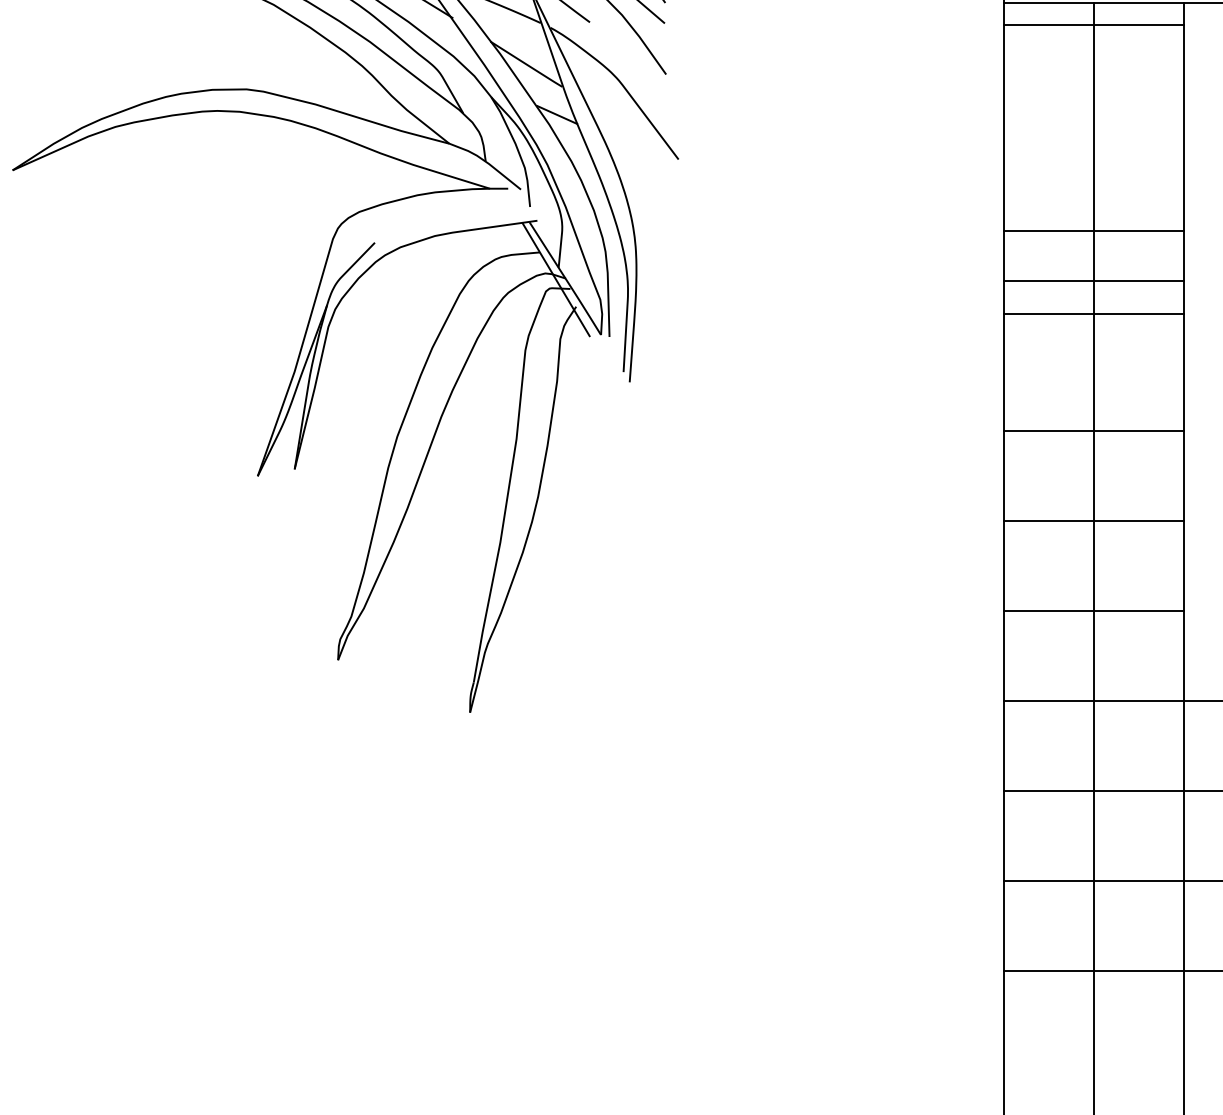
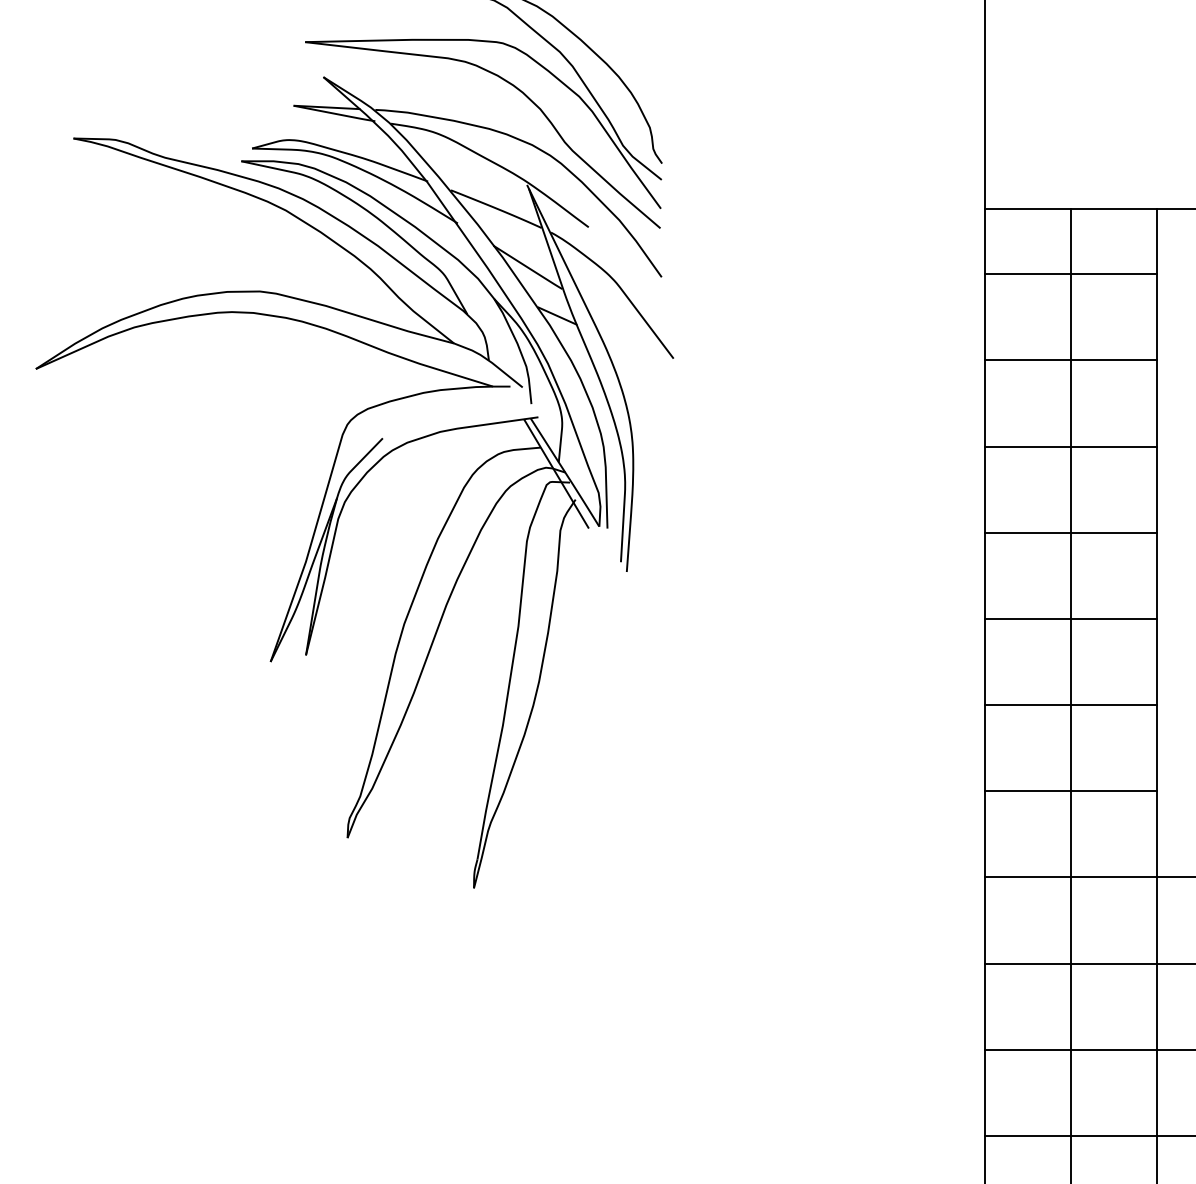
line: (1093, 25) -> (1070, 274), moved
line: (1093, 231) -> (1070, 360), moved
line: (1093, 280) -> (1070, 532), moved
line: (1093, 313) -> (1070, 446), moved

